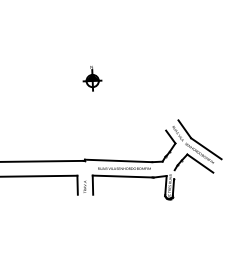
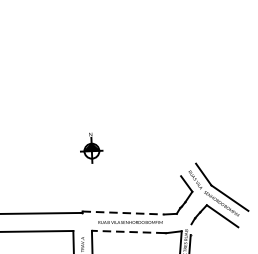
part: (92, 78) -> (91, 148), moved
line: (118, 160) -> (123, 212), solid -> dashed
line: (122, 176) -> (128, 231), solid -> dashed

